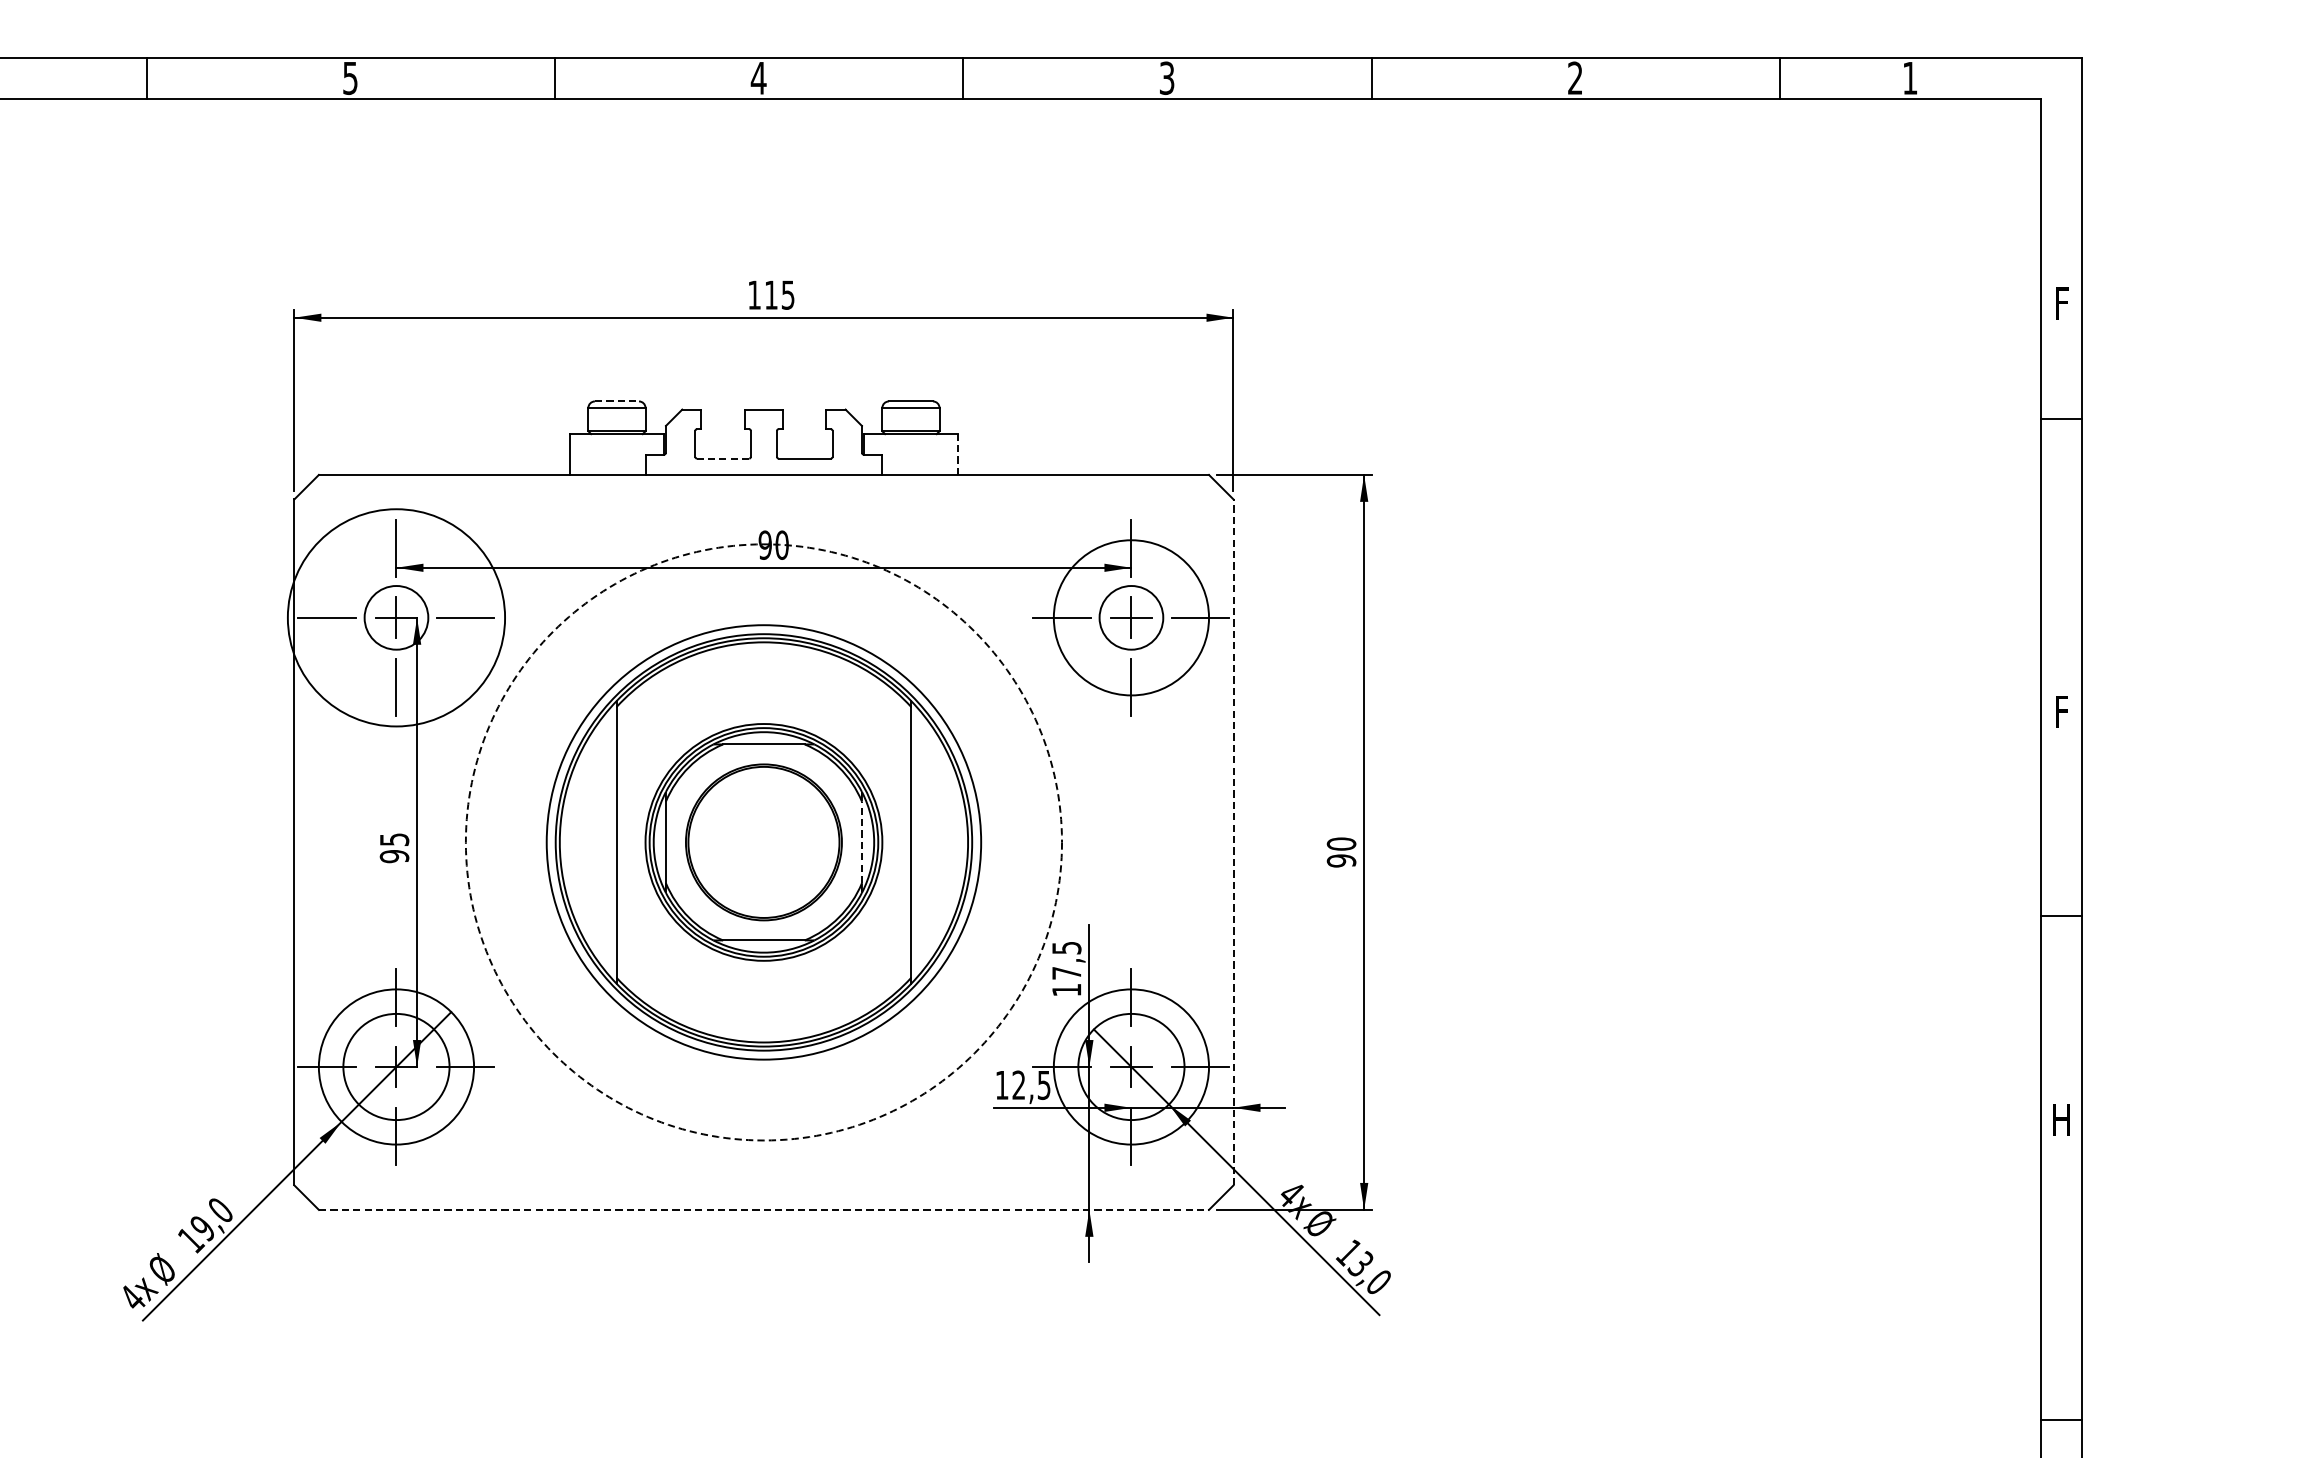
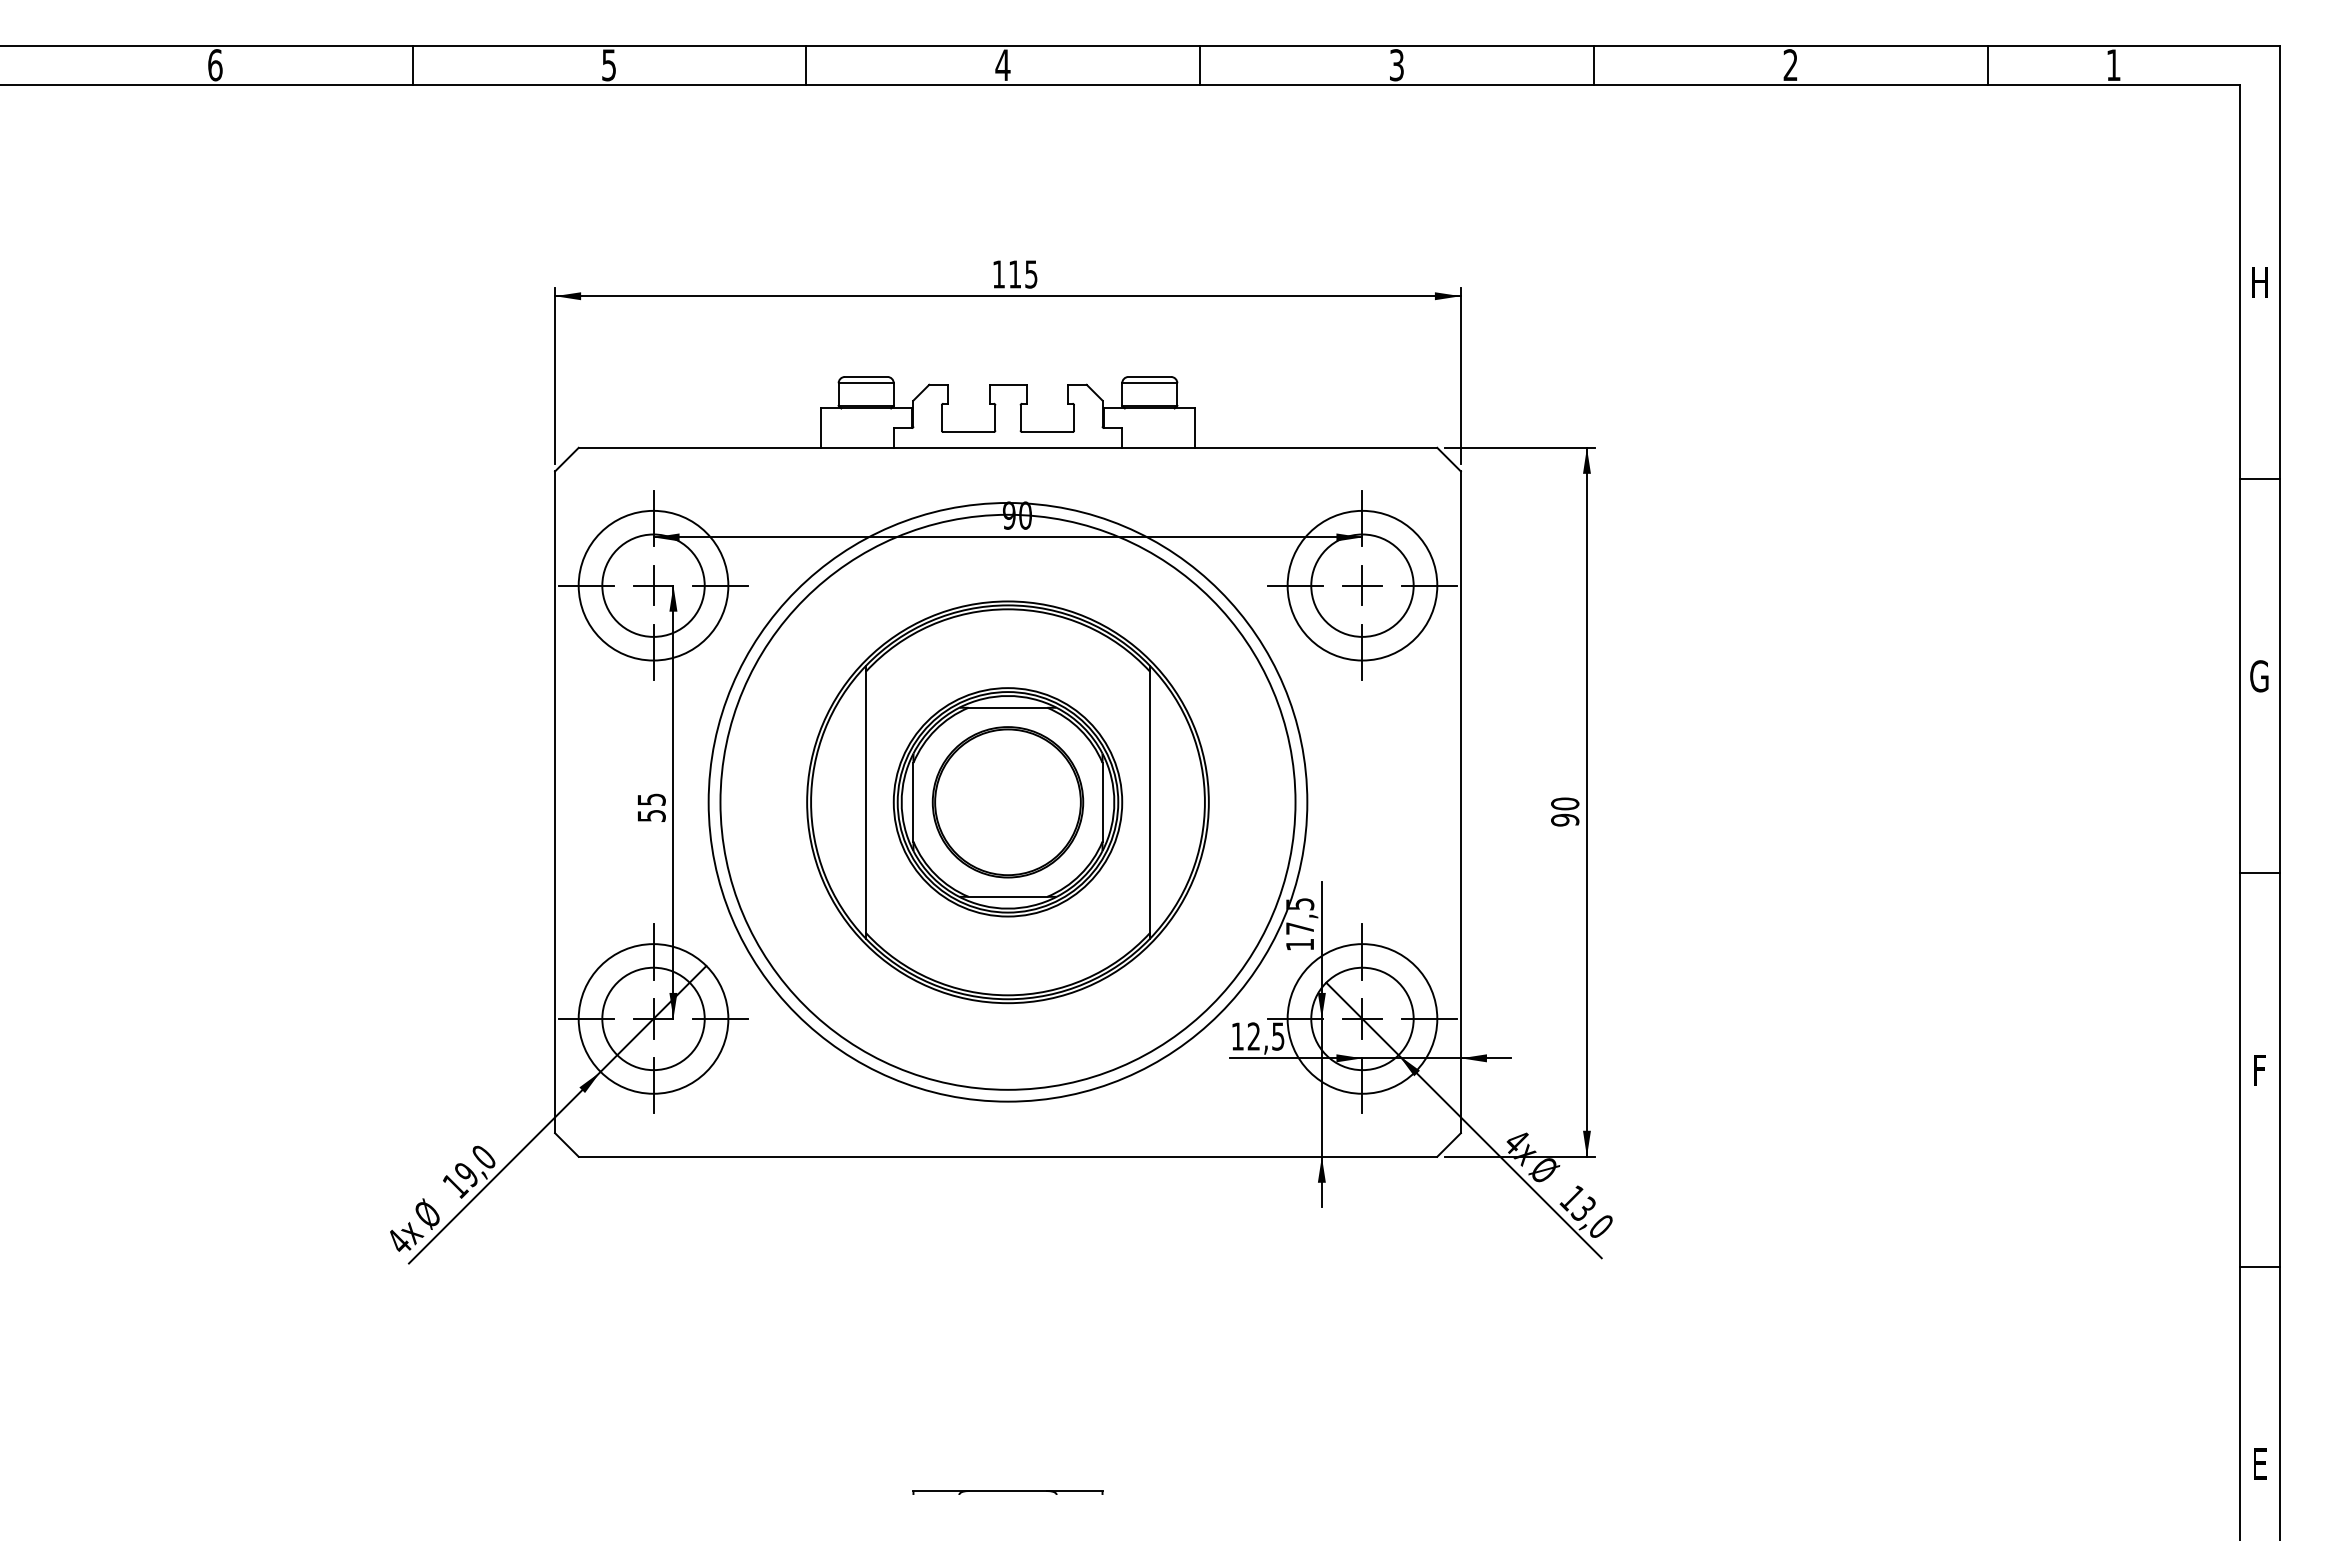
text: (2061, 303) -> (2259, 282), F -> H
line: (617, 400) -> (866, 376), dashed -> solid
line: (2061, 419) -> (2259, 479), moved
line: (958, 454) -> (1195, 428), dashed -> solid
line: (723, 459) -> (968, 432), dashed -> solid
circle: (396, 617) -> (653, 585), size x0.71
circle: (396, 617) -> (653, 585), size x1.67
circle: (1131, 617) -> (1362, 585), size x1.67
text: (2061, 711) -> (2259, 676), F -> G
circle: (763, 841) -> (1007, 801), dashed -> solid
line: (861, 841) -> (1102, 801), dashed -> solid
circle: (763, 842) -> (1007, 802), size x1.43
line: (1233, 842) -> (1460, 802), dashed -> solid
text: (394, 856) -> (651, 815), 95 -> 55
text: (2061, 1120) -> (2259, 1070), H -> F
line: (764, 1209) -> (1008, 1156), dashed -> solid
line: (2061, 1419) -> (2259, 1266), moved

